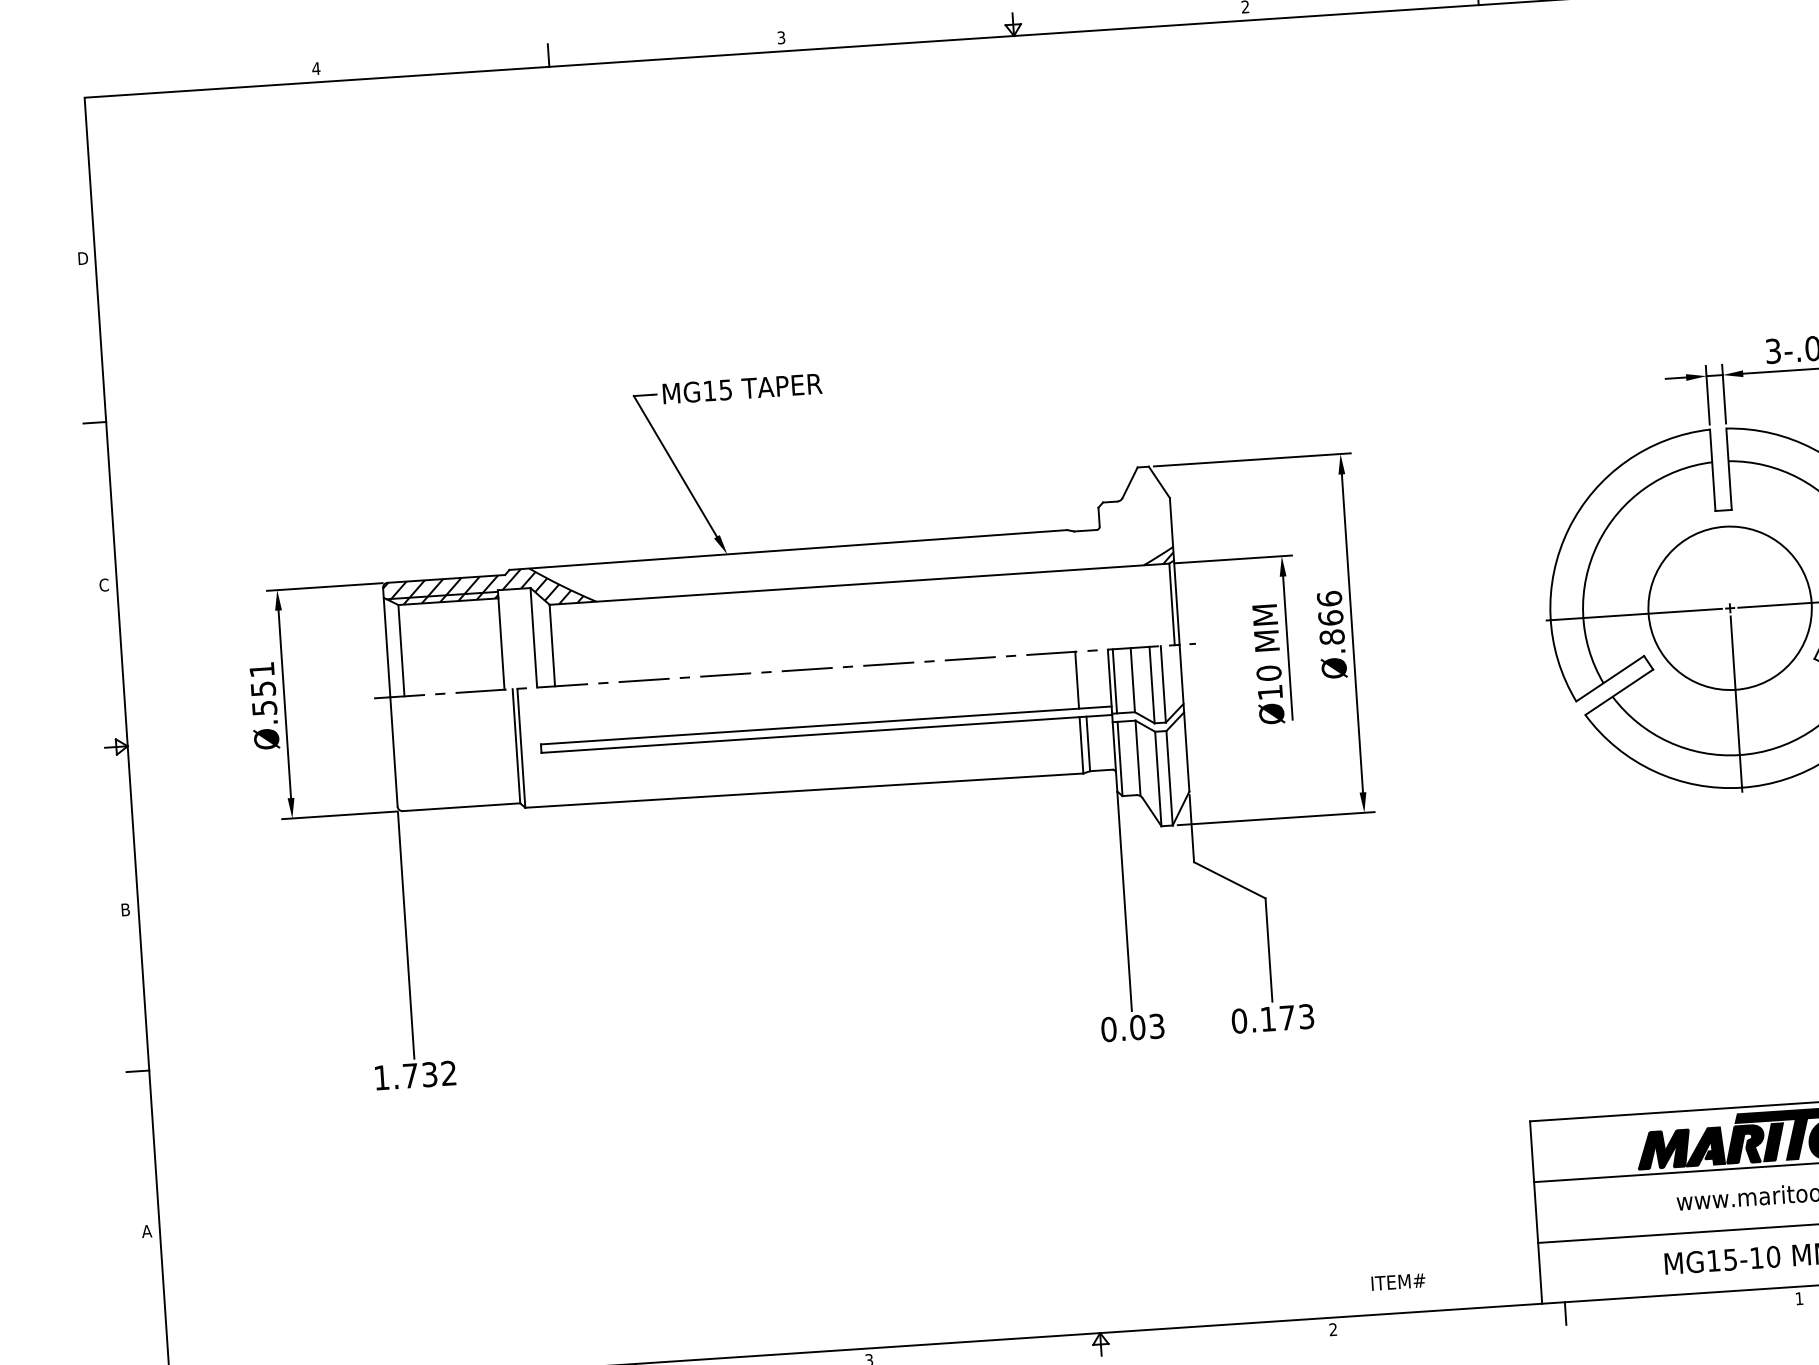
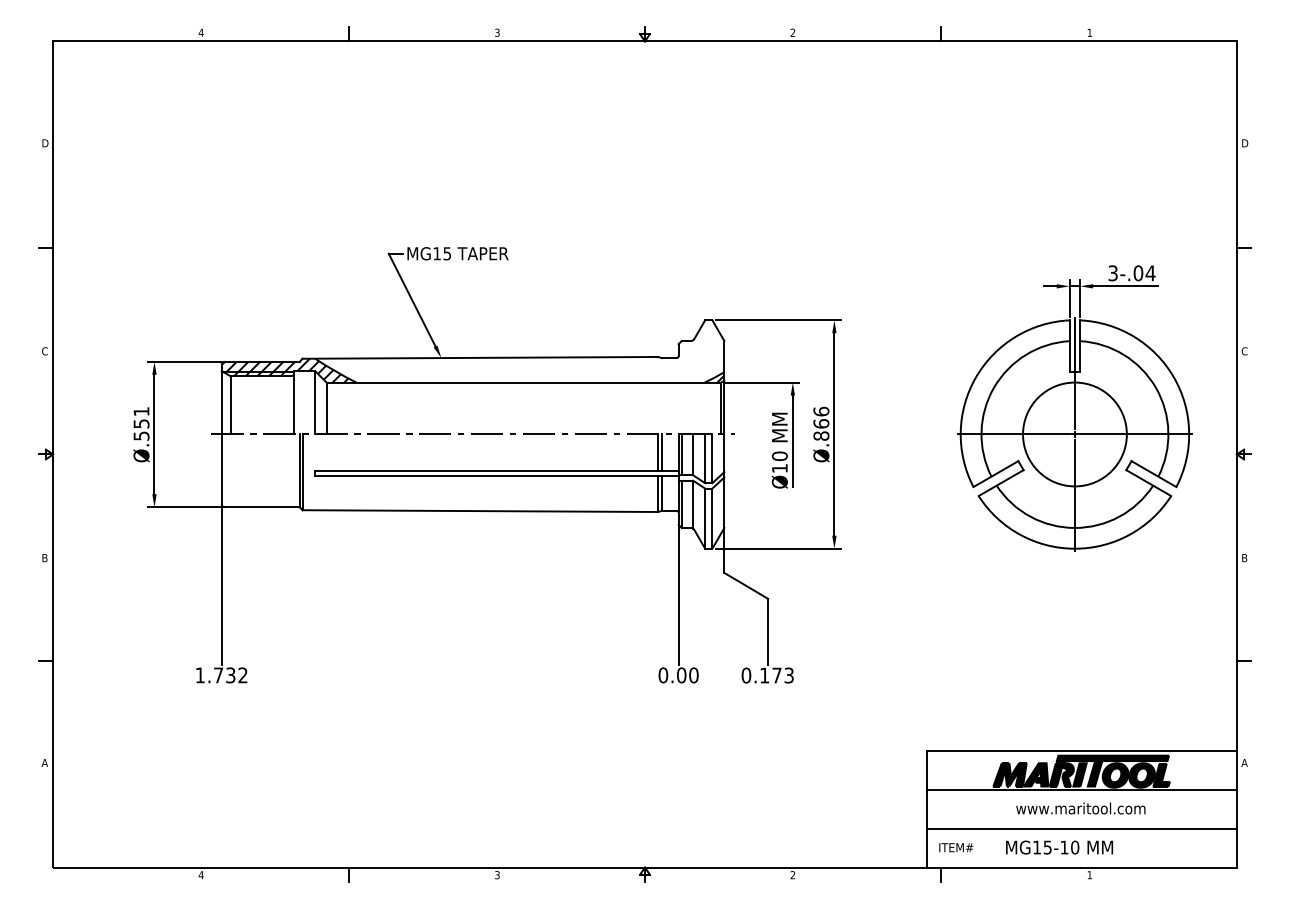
line: (1723, 512) -> (1074, 373), added
line: (1084, 679) -> (662, 452), added
text: (1156, 1026) -> (693, 675), 0.03 -> 0.00
text: (1398, 1281) -> (956, 847), moved

